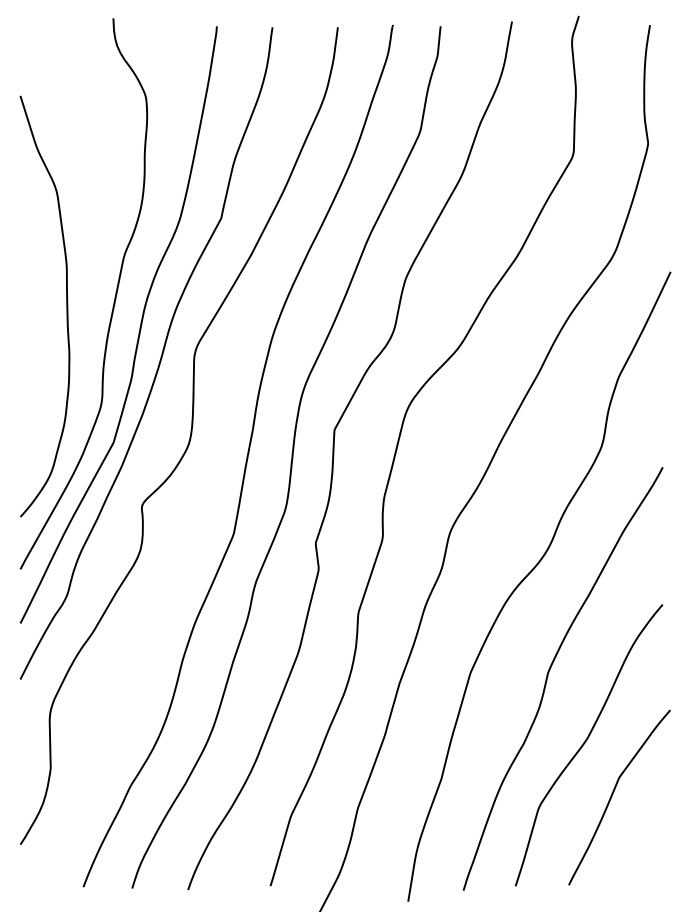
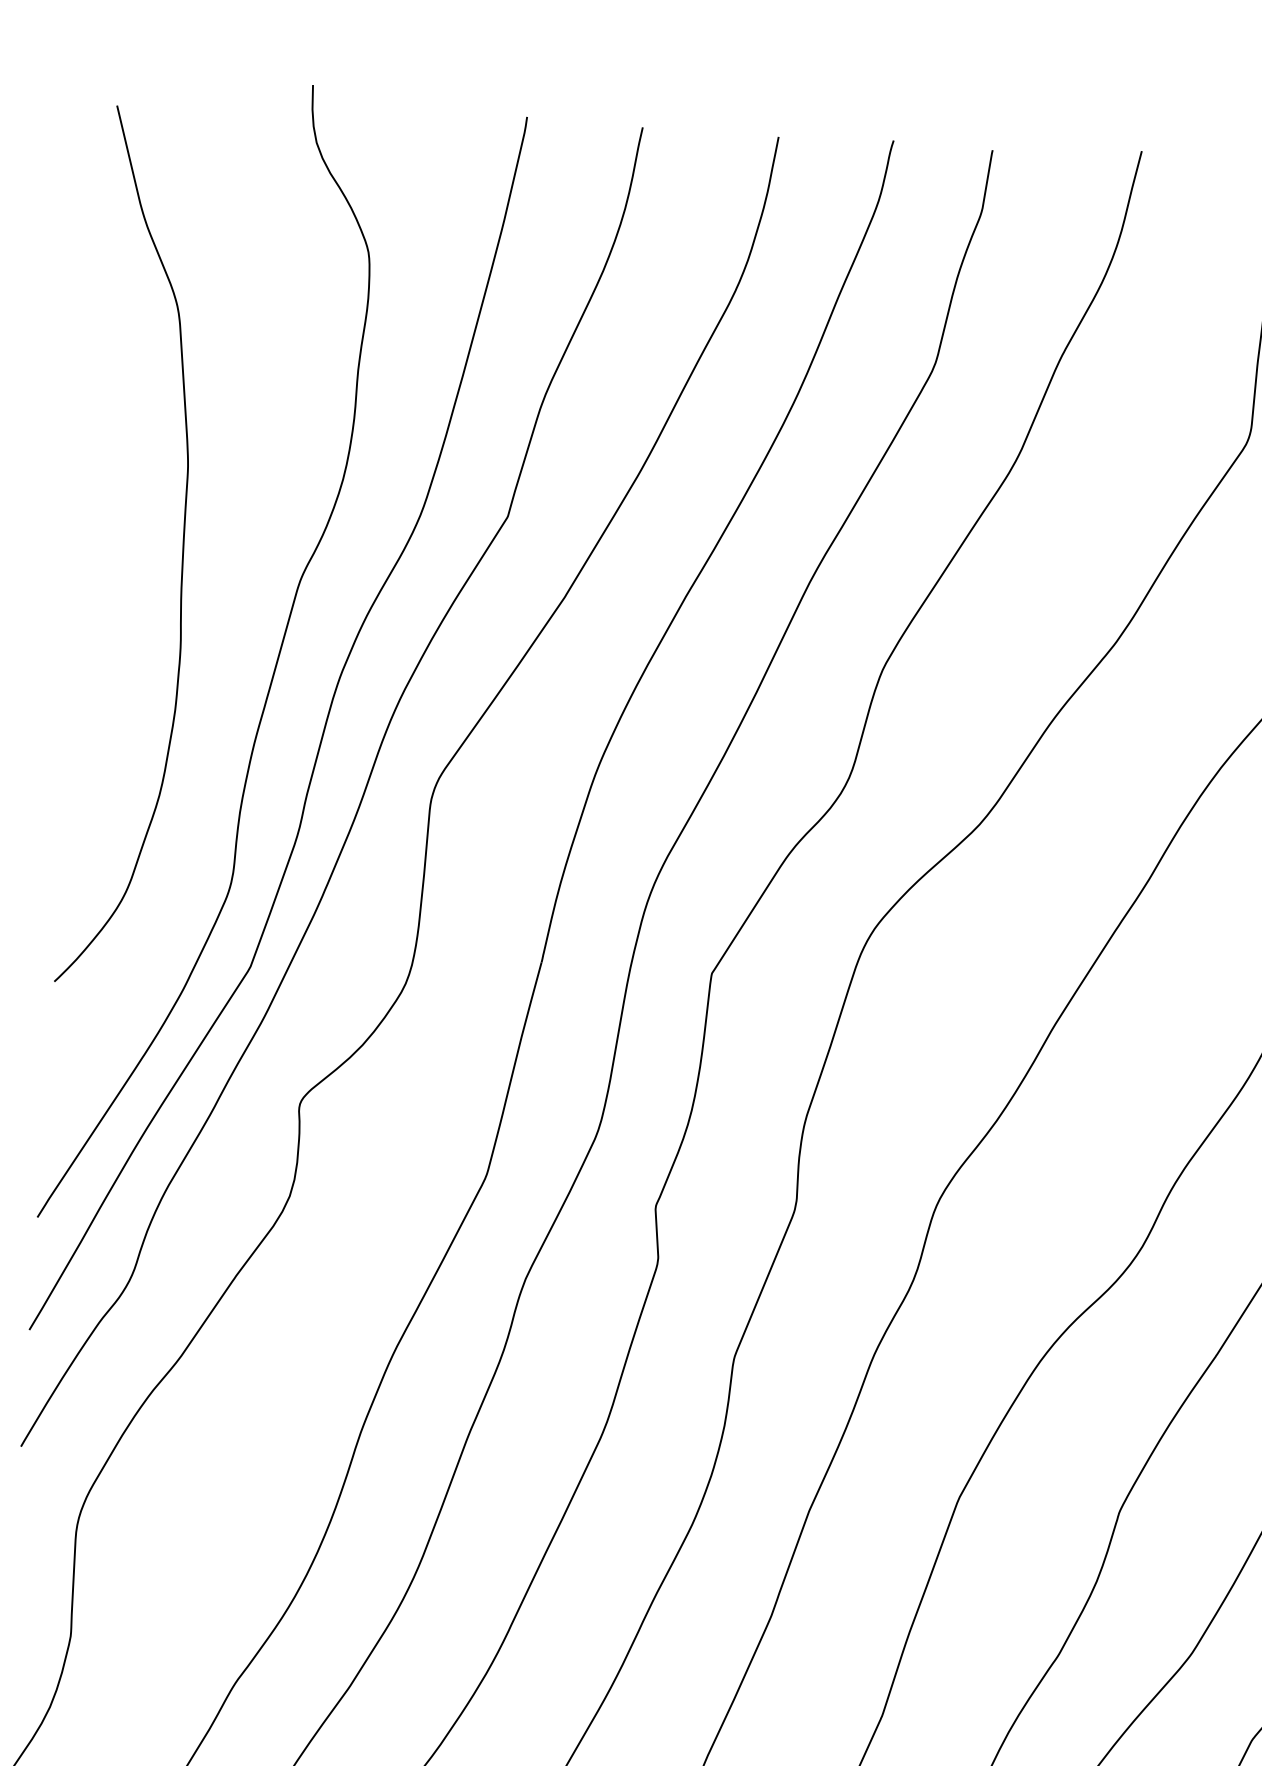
curve: (66, 306) -> (181, 550), moved

